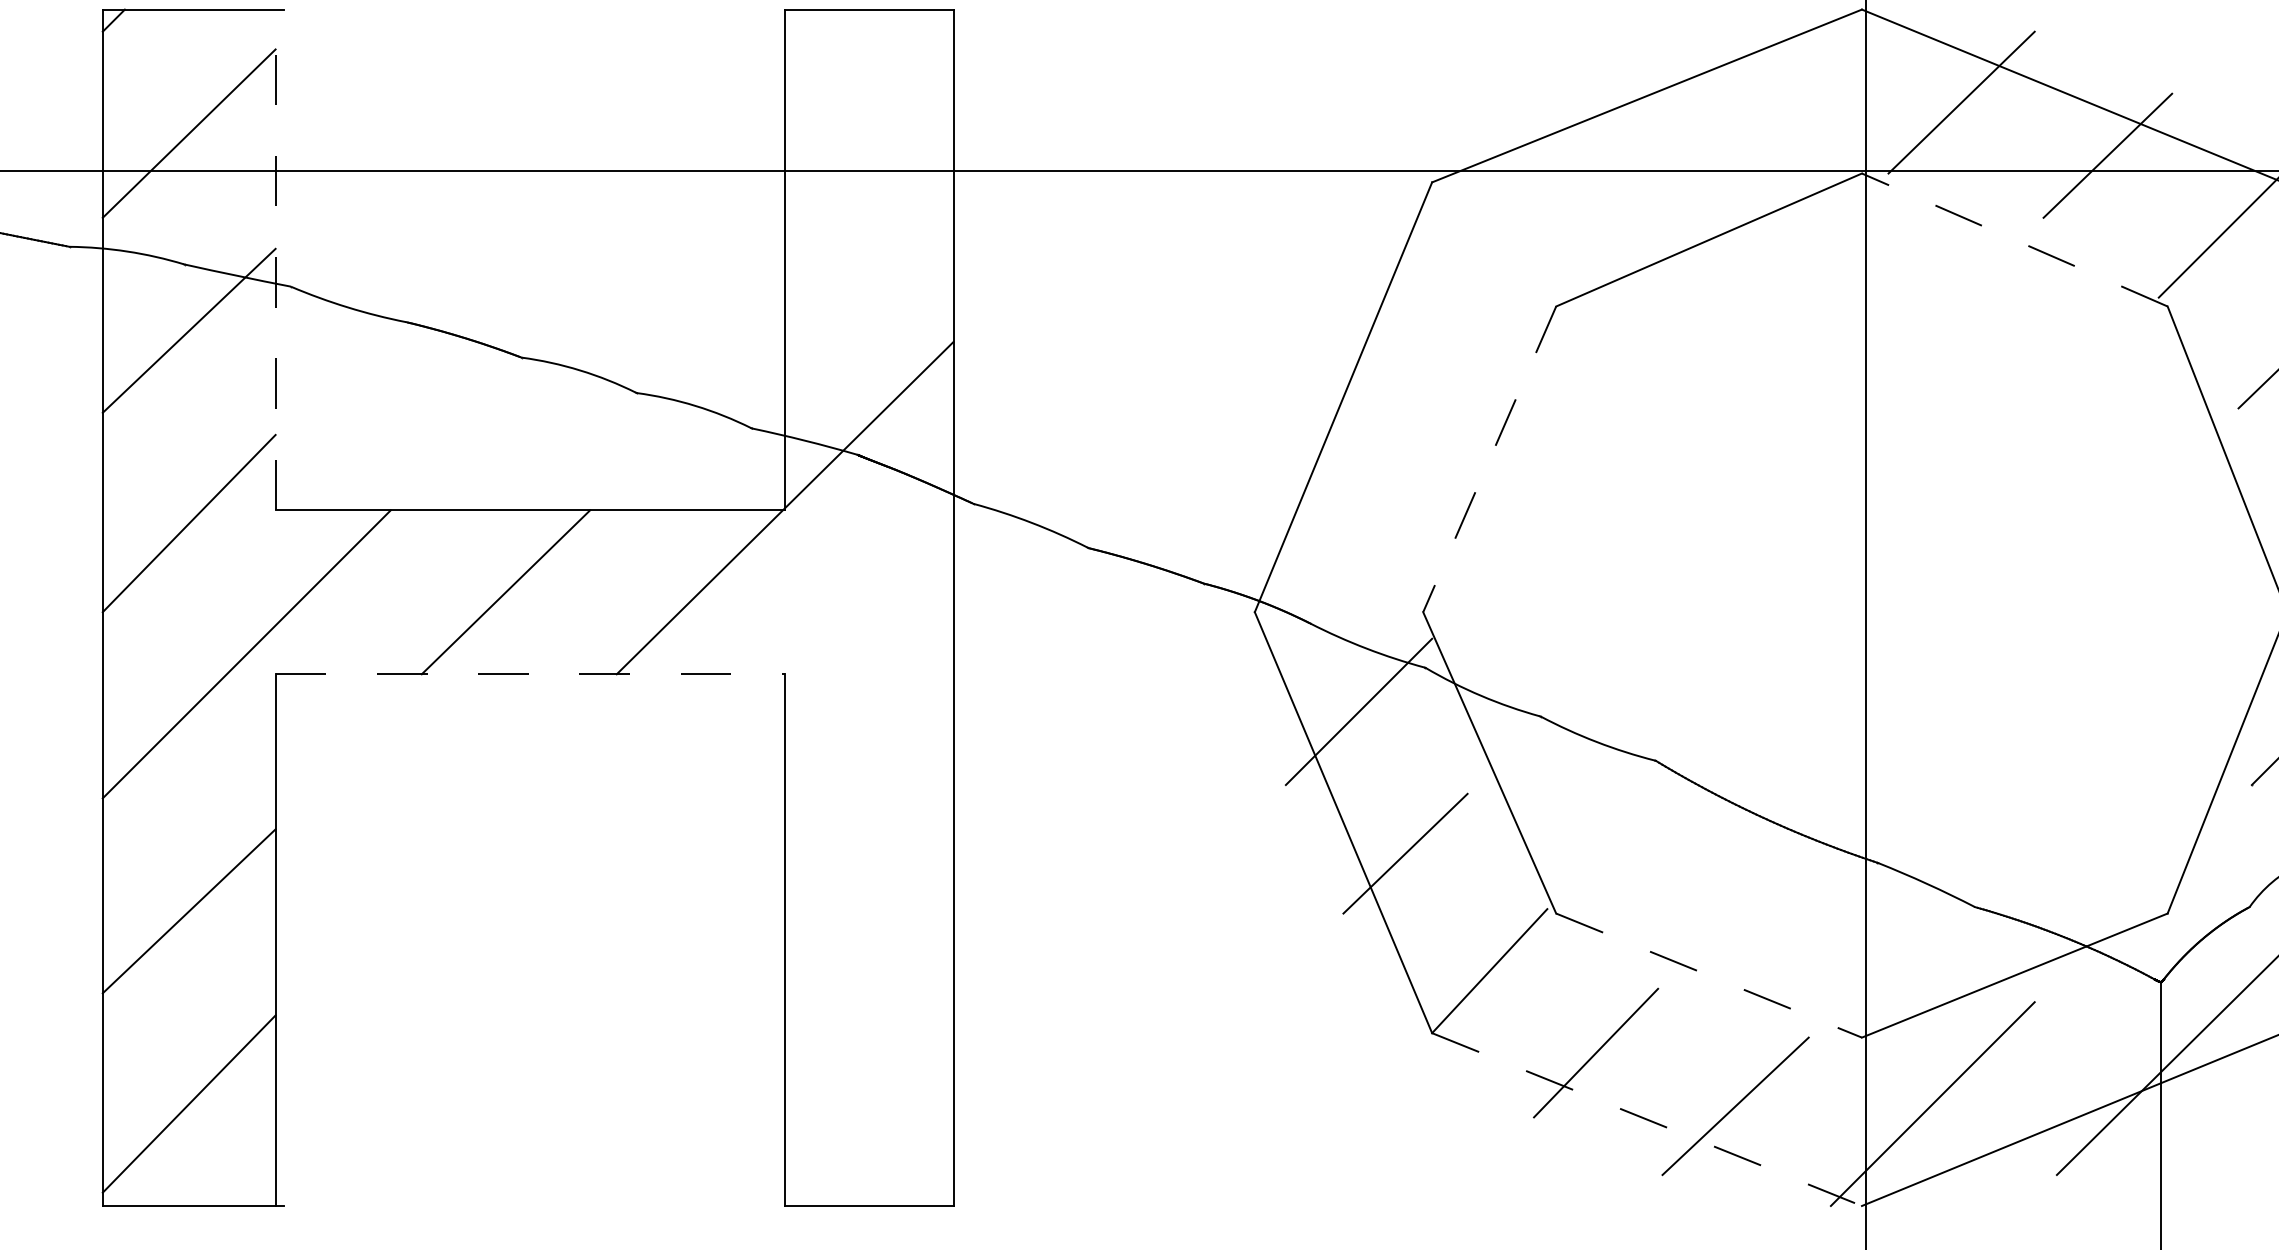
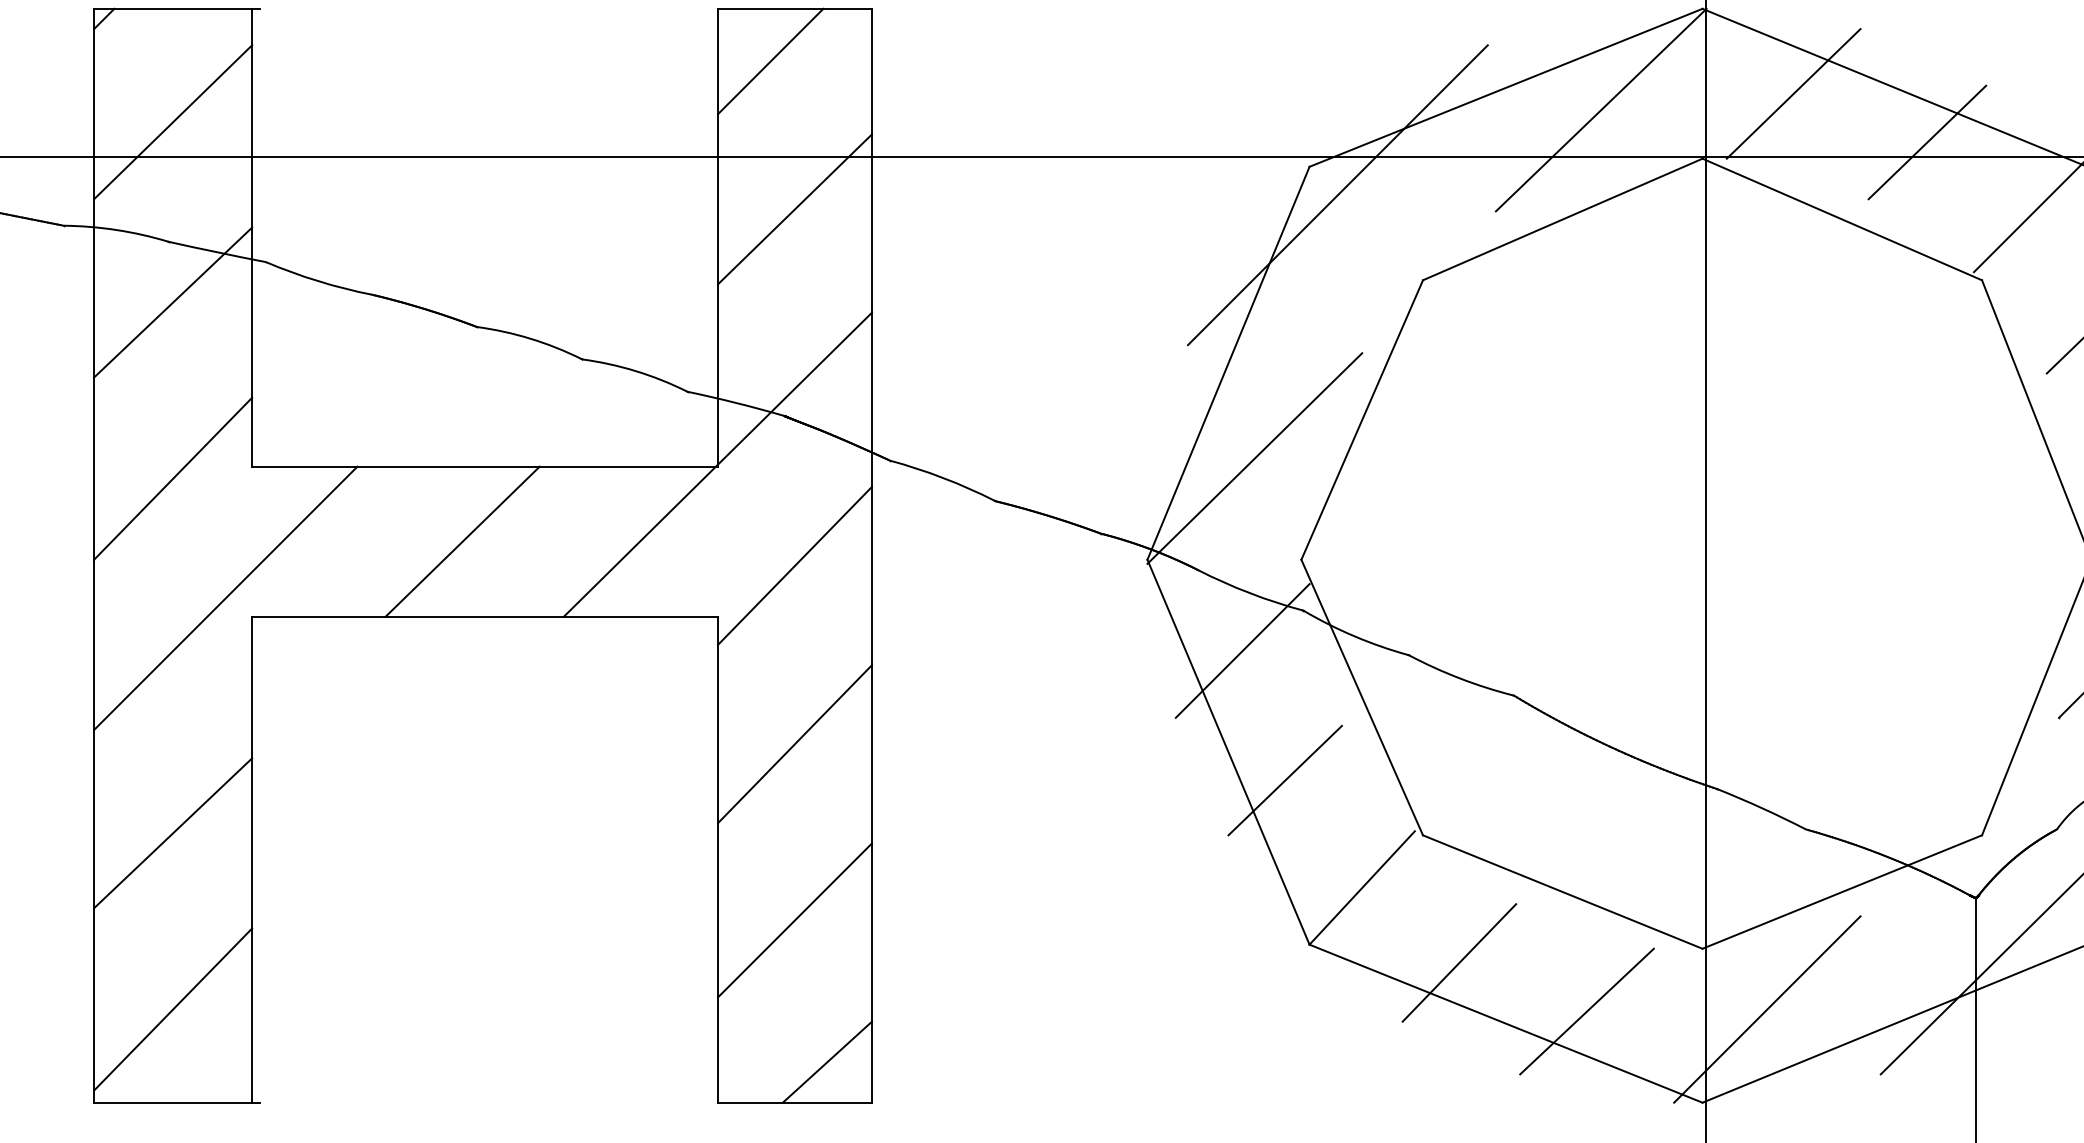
line: (842, 66) -> (770, 60), added
line: (1750, 120) -> (1600, 110), added
line: (1463, 213) -> (1338, 195), added
line: (869, 228) -> (795, 208), added
line: (2014, 240) -> (1842, 219), dashed -> solid
line: (275, 259) -> (252, 237), dashed -> solid
line: (1489, 459) -> (1362, 420), dashed -> solid
line: (1371, 501) -> (1254, 458), added
line: (869, 618) -> (795, 565), added
line: (530, 674) -> (485, 616), dashed -> solid
line: (869, 813) -> (795, 743), added
line: (1709, 975) -> (1563, 891), dashed -> solid
line: (869, 1006) -> (795, 920), added
line: (1647, 1119) -> (1506, 1023), dashed -> solid
line: (904, 1161) -> (827, 1062), added

